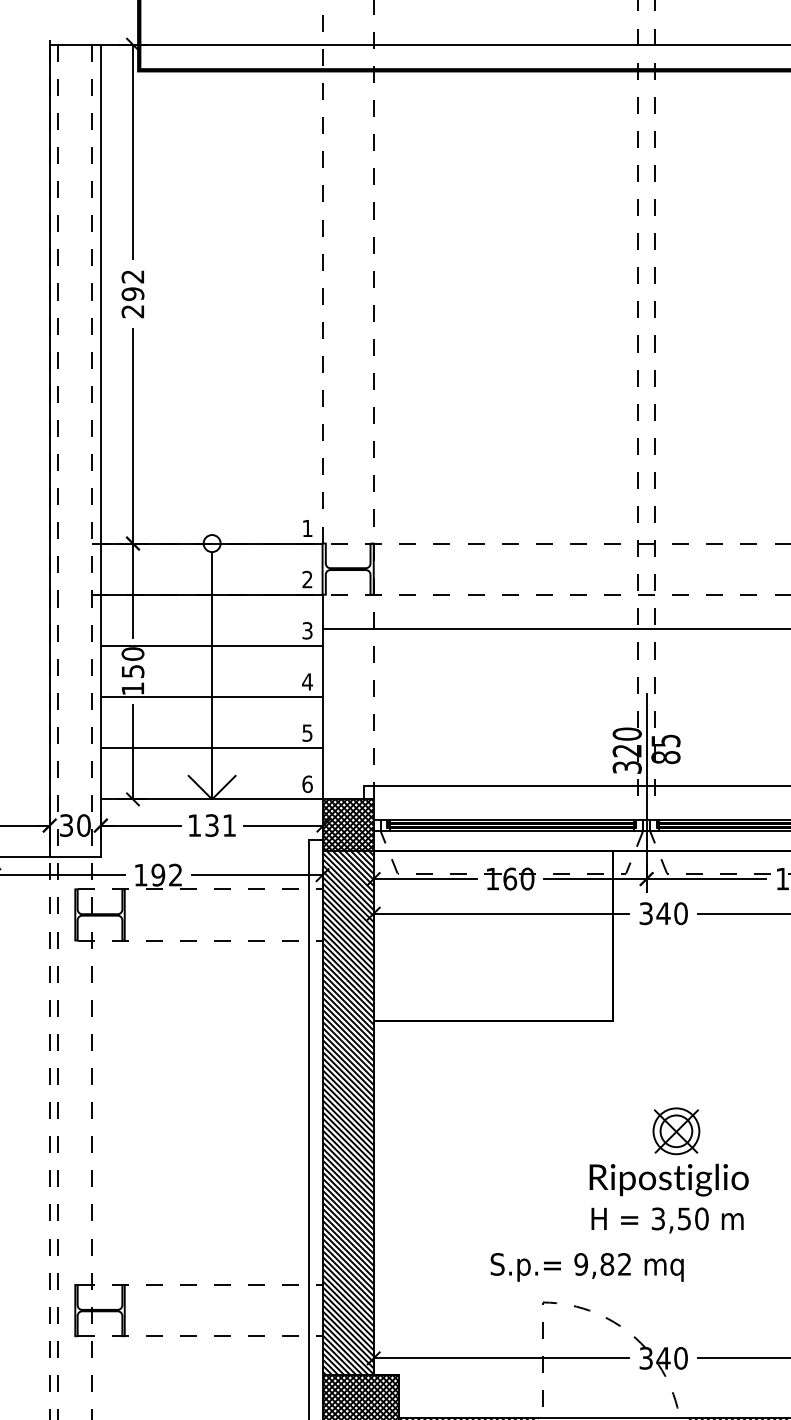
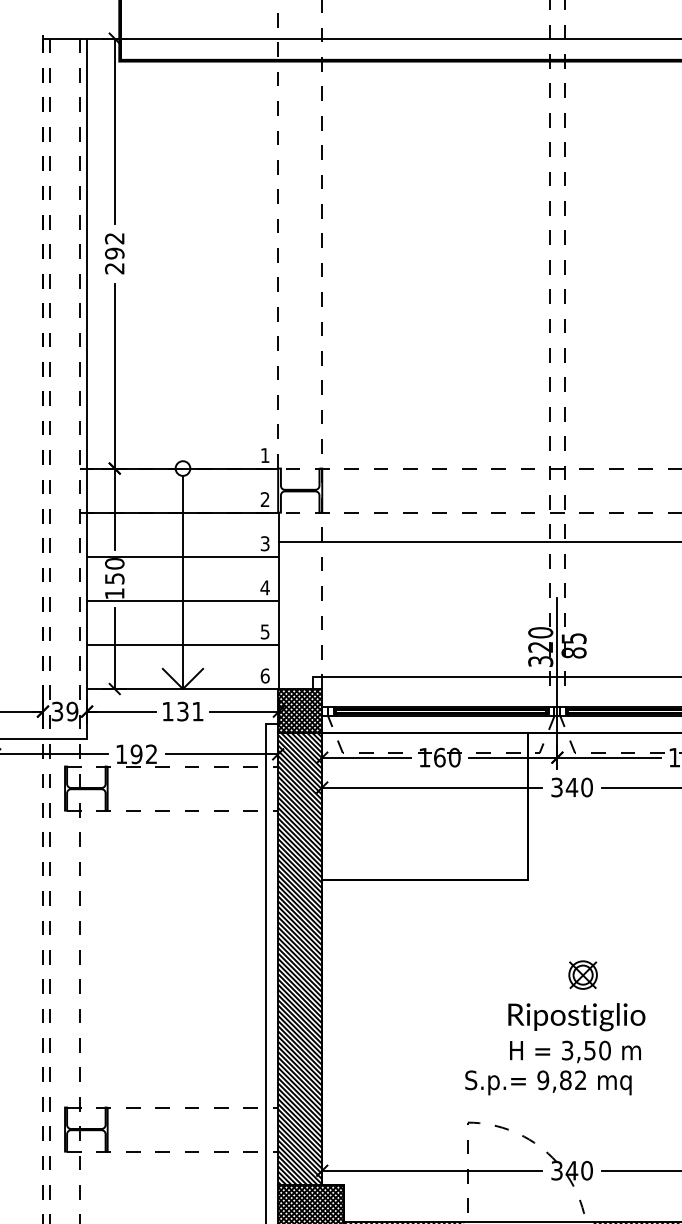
line: (49, 451) -> (42, 389), solid -> dashed
text: (83, 825) -> (72, 711), 30 -> 39
part: (676, 1131) -> (583, 975), size x0.7
text: (586, 1267) -> (547, 1082), moved

